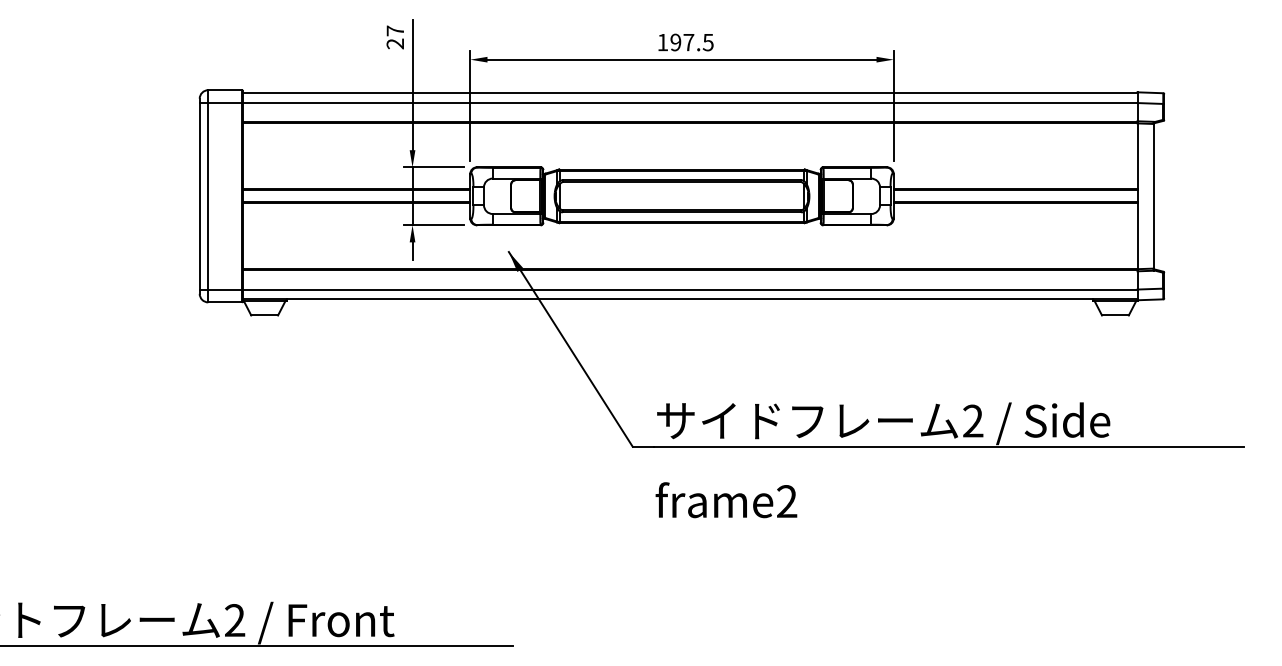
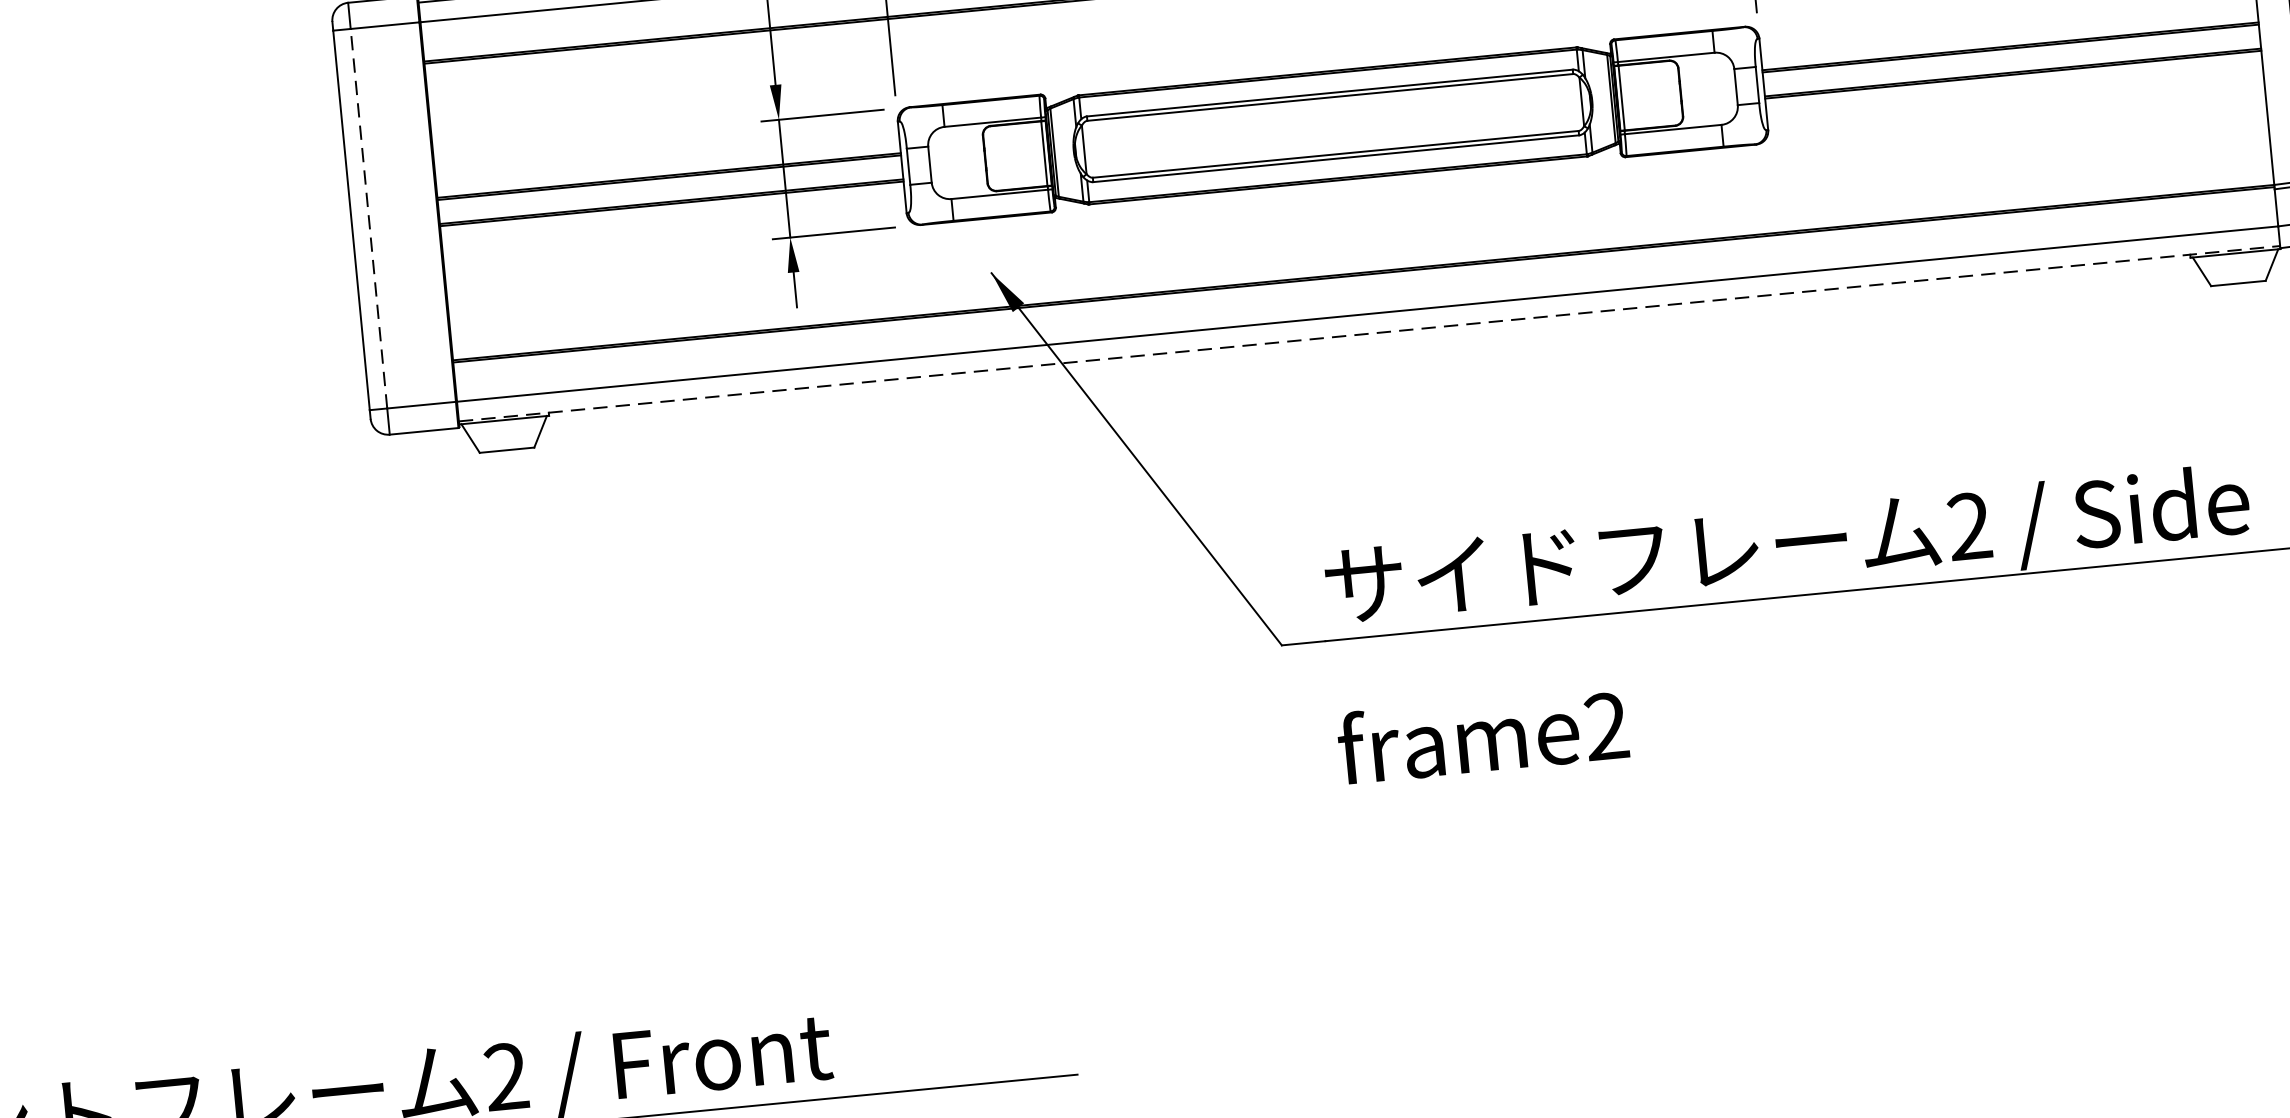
line: (208, 195) -> (369, 217), solid -> dashed
line: (690, 299) -> (1370, 334), solid -> dashed

